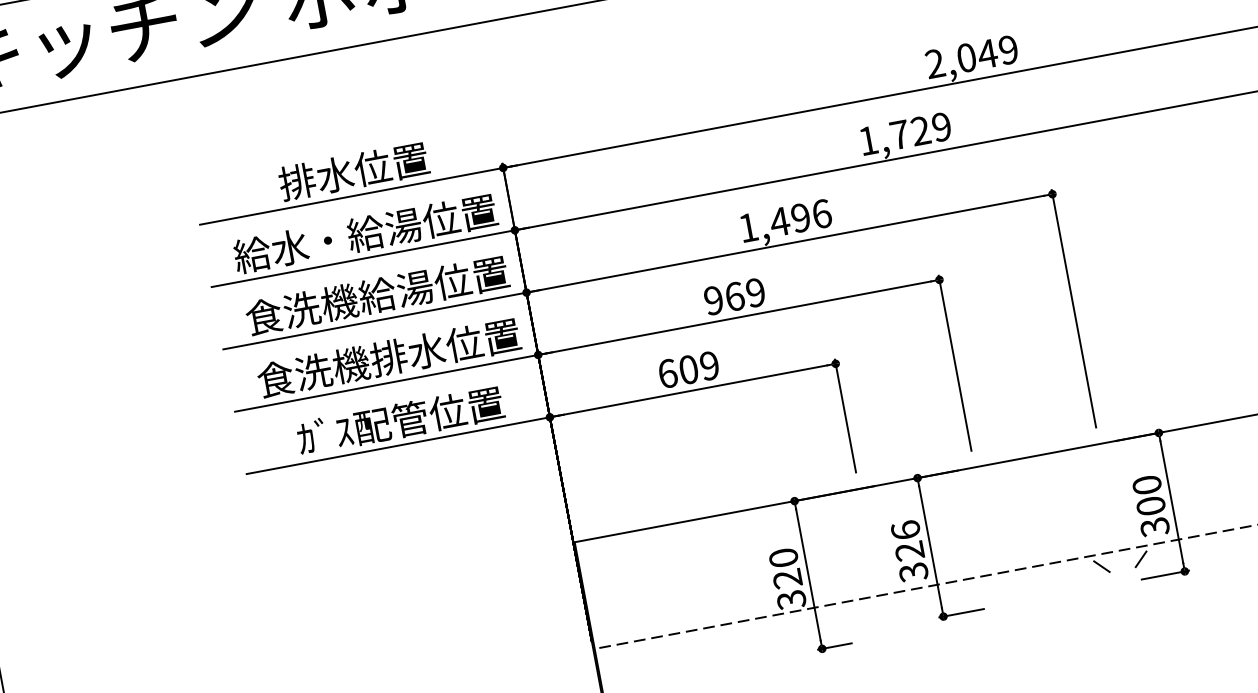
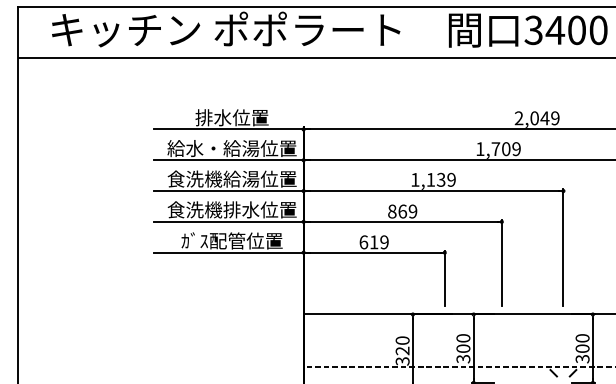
text: (921, 131) -> (506, 149), 1,729 -> 1,709
text: (799, 217) -> (440, 179), 1,496 -> 1,139
text: (714, 300) -> (392, 211), 969 -> 869
text: (689, 369) -> (374, 242), 609 -> 619
text: (907, 540) -> (463, 343), 326 -> 300

